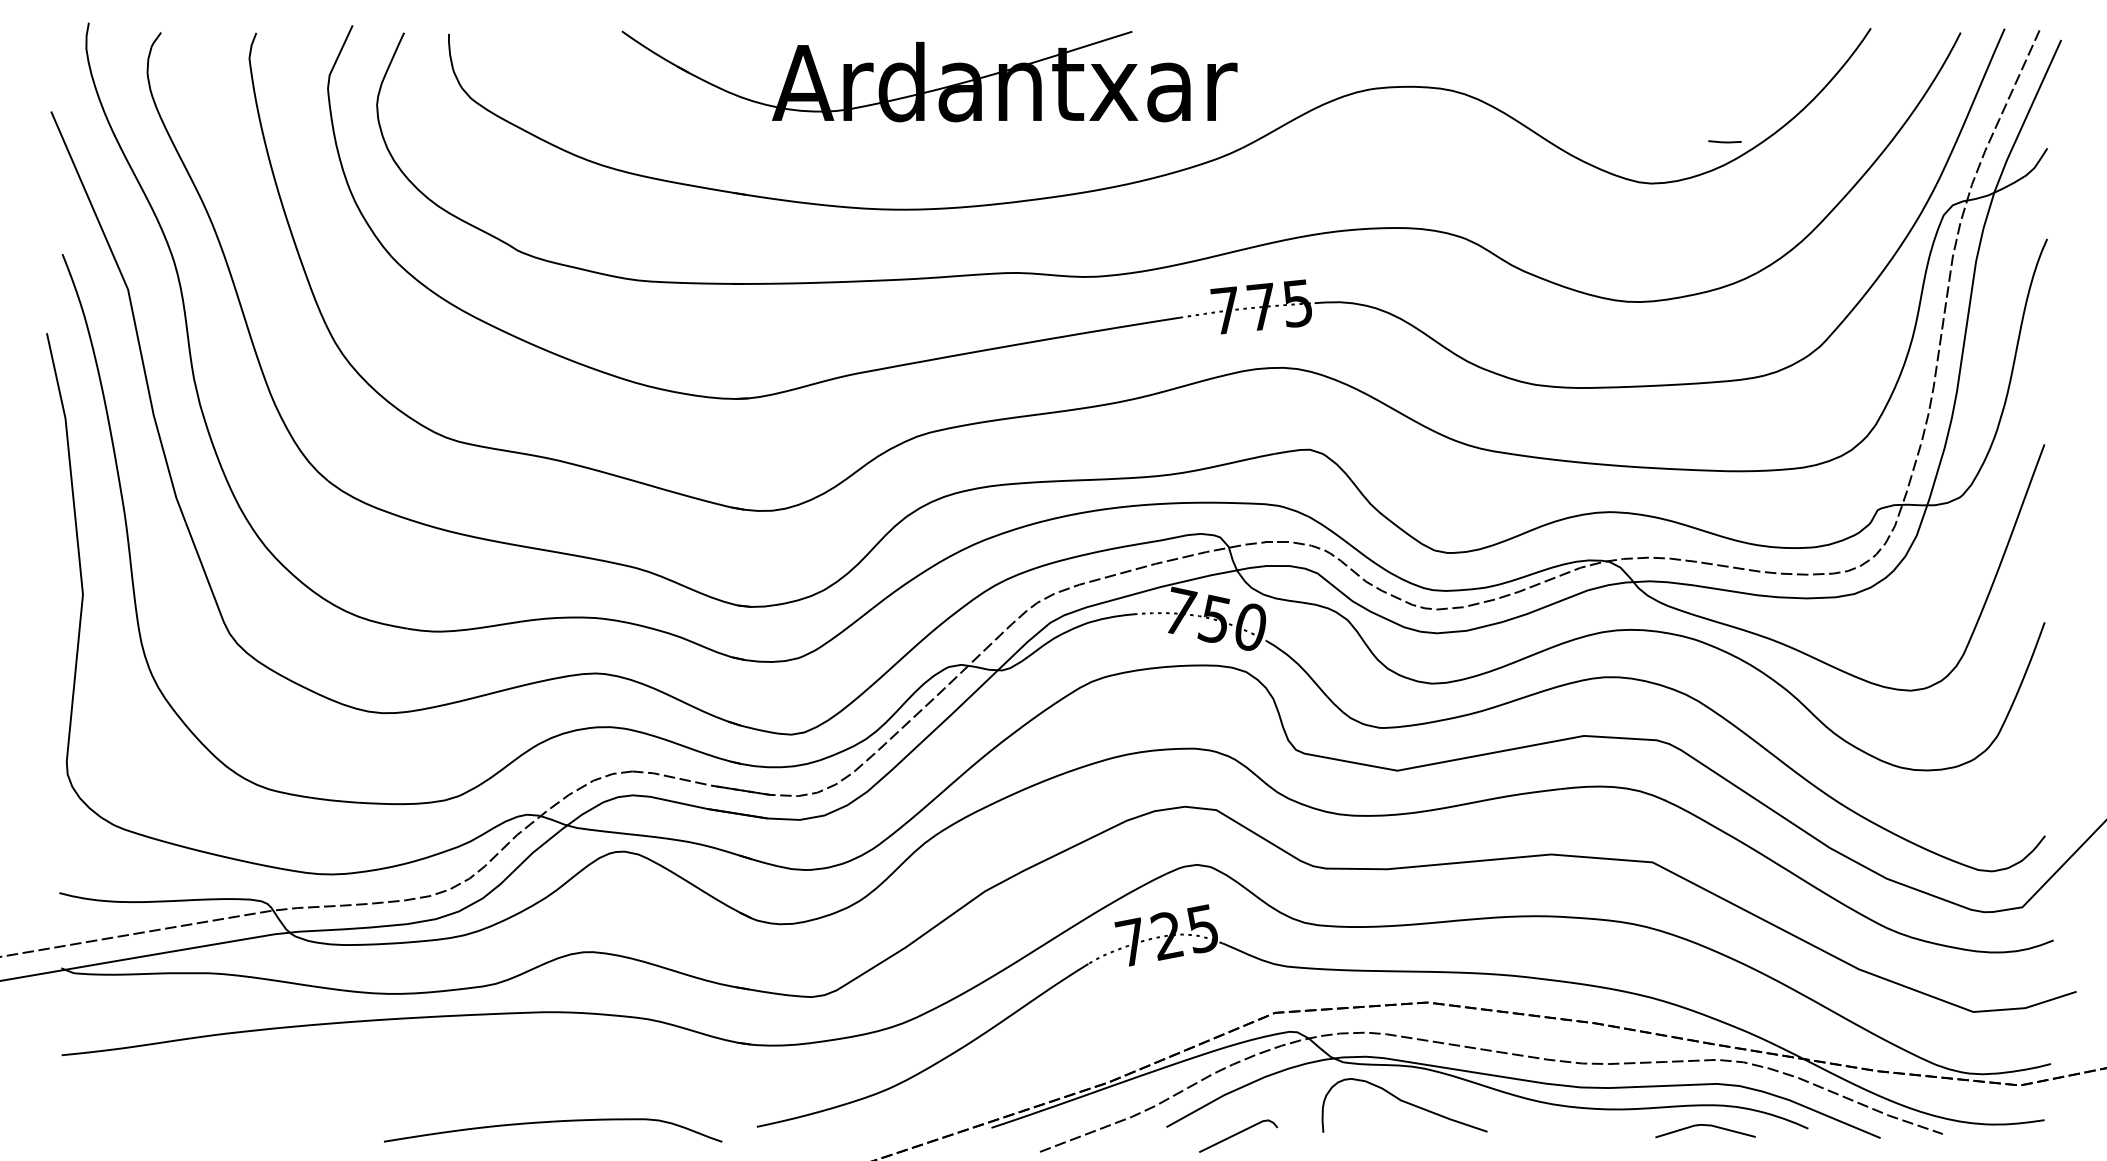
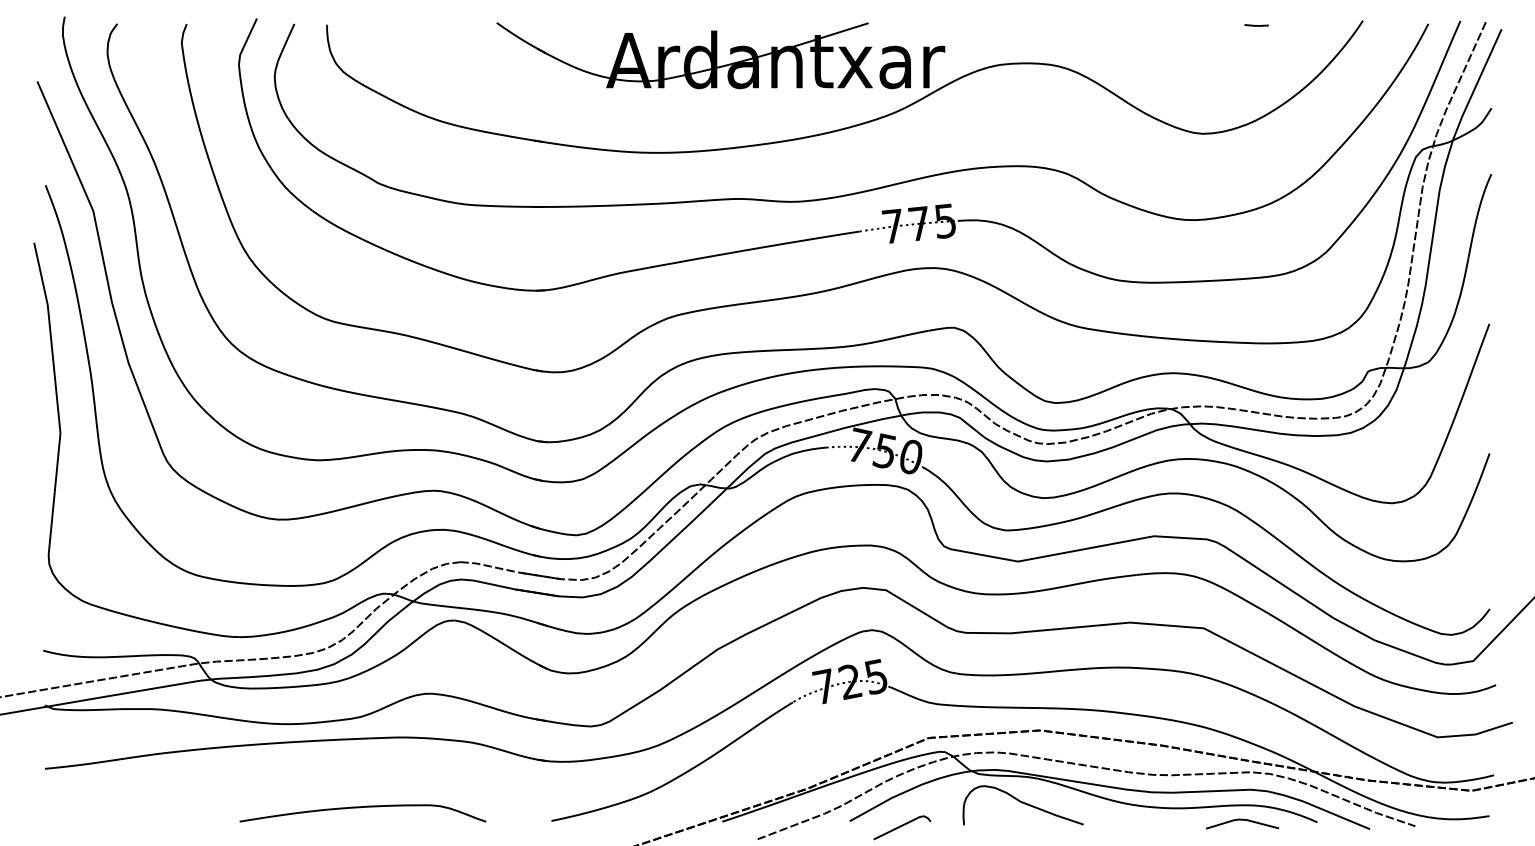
part: (929, 76) -> (720, 55), moved
line: (1724, 141) -> (1256, 25), moved
curve: (553, 1122) -> (363, 807), moved

